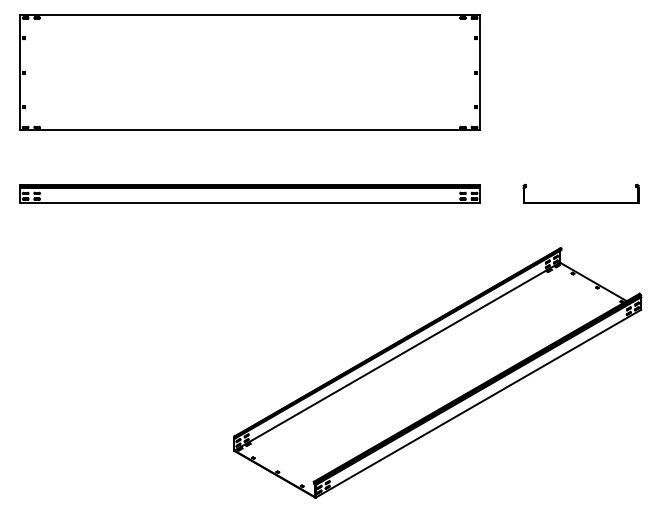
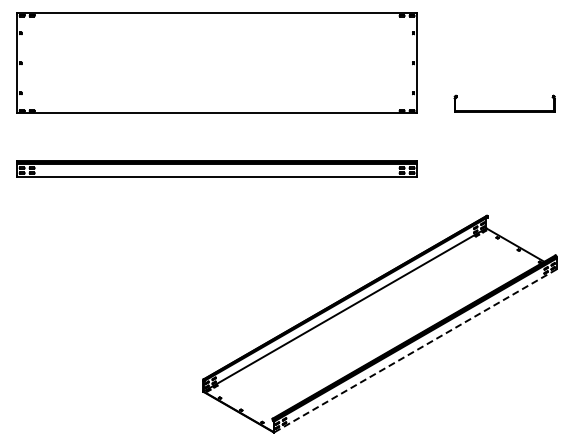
part: (580, 201) -> (504, 110), moved
line: (477, 404) -> (414, 351), solid -> dashed

